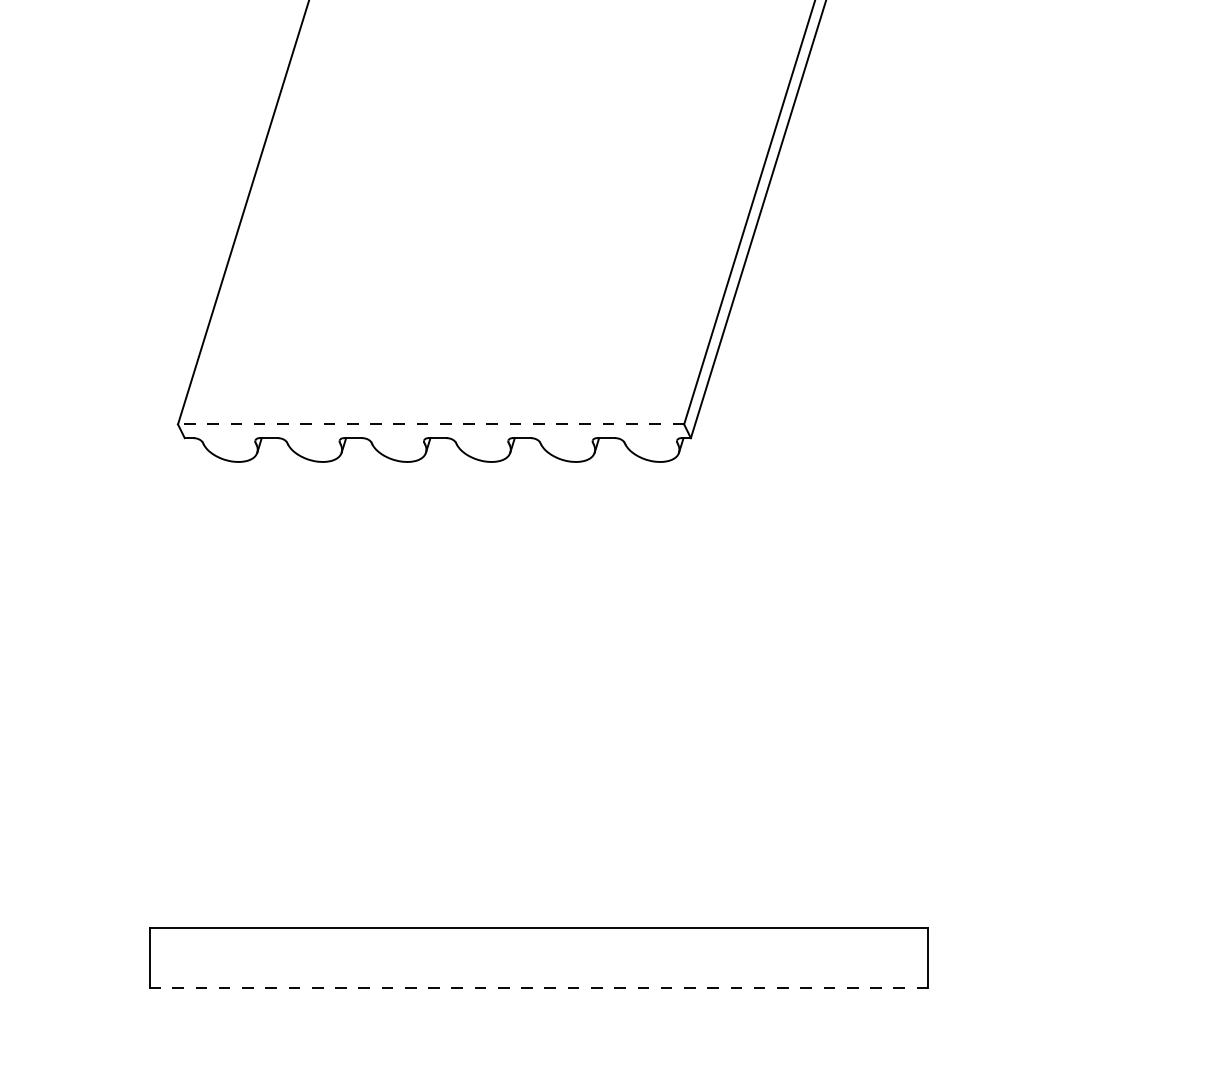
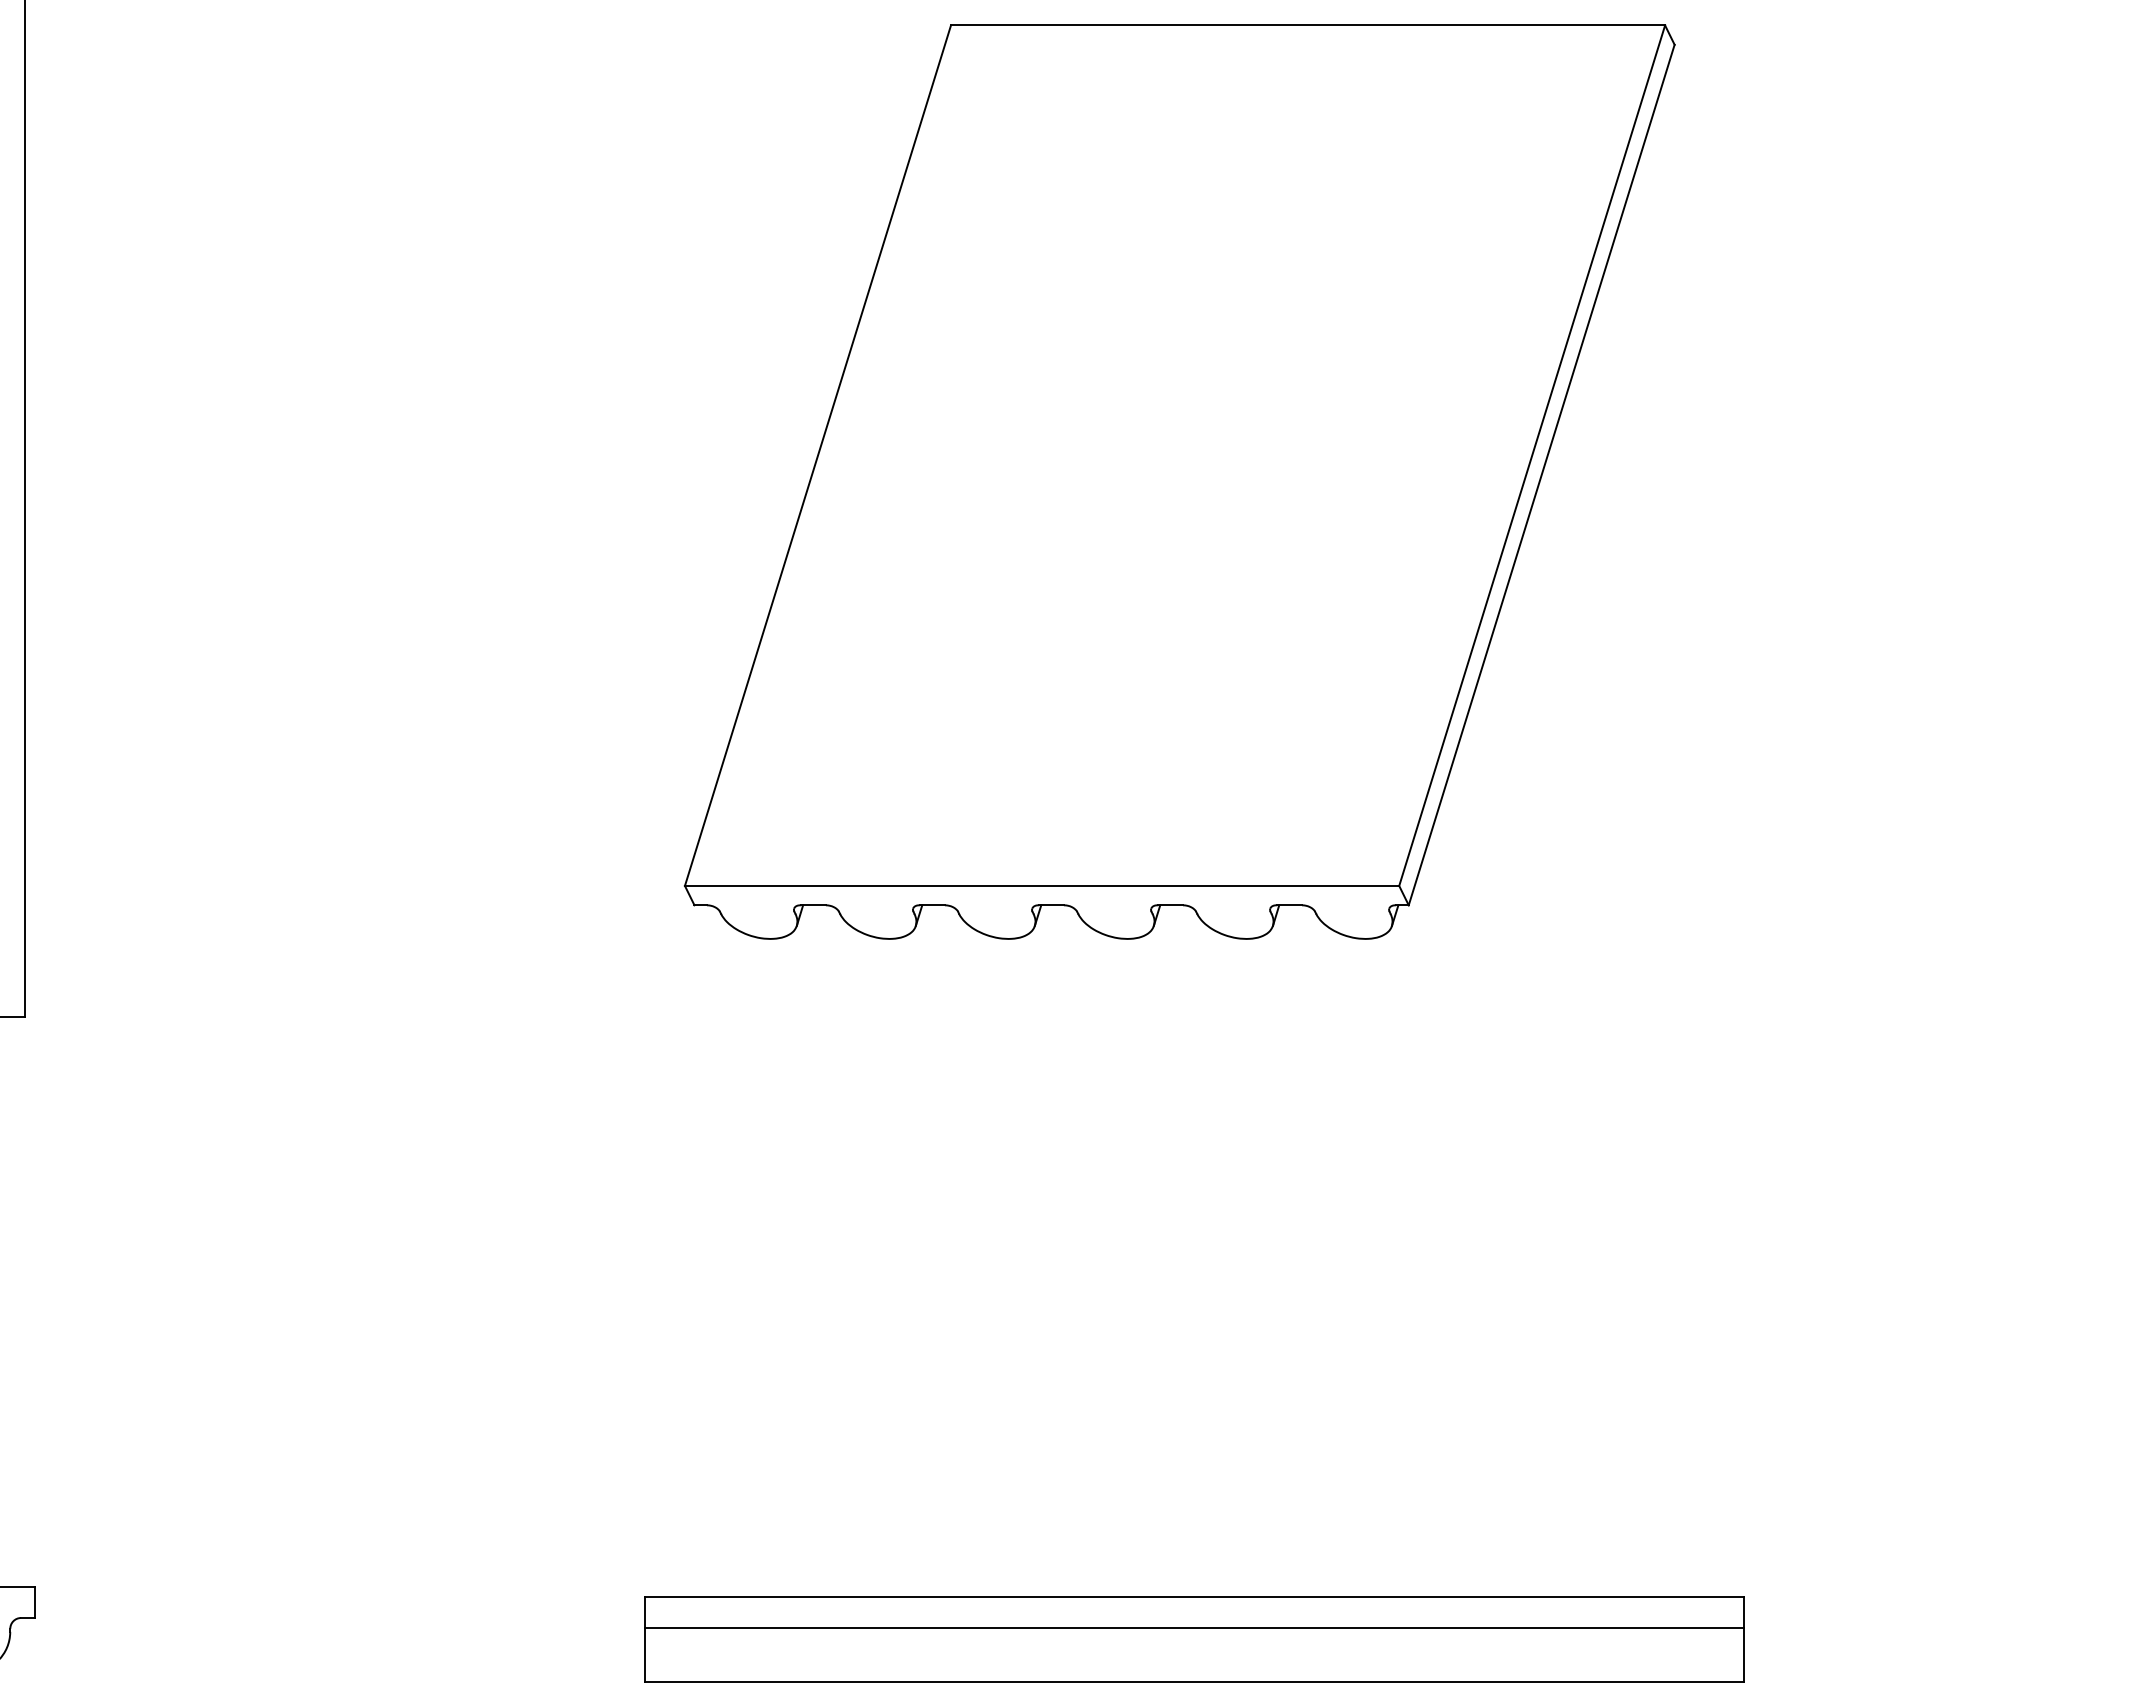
line: (430, 424) -> (1041, 885), dashed -> solid
line: (539, 949) -> (1194, 1627), added
line: (538, 988) -> (1193, 1681), dashed -> solid

